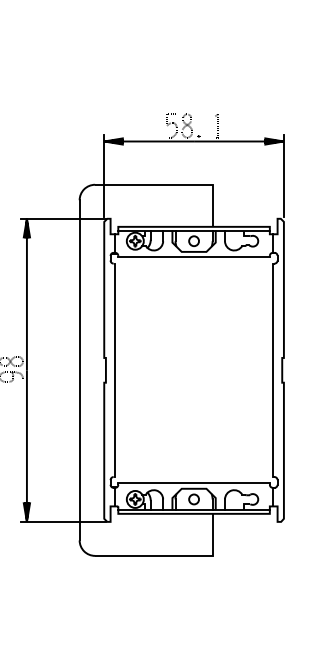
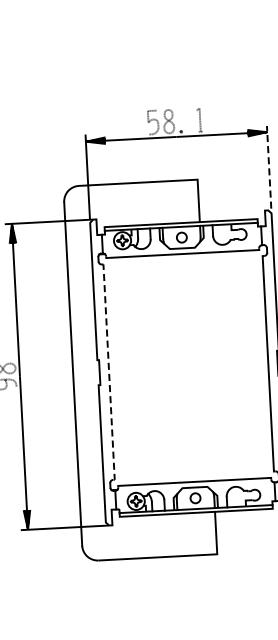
line: (283, 176) -> (268, 167), solid -> dashed
line: (115, 370) -> (109, 372), solid -> dashed

